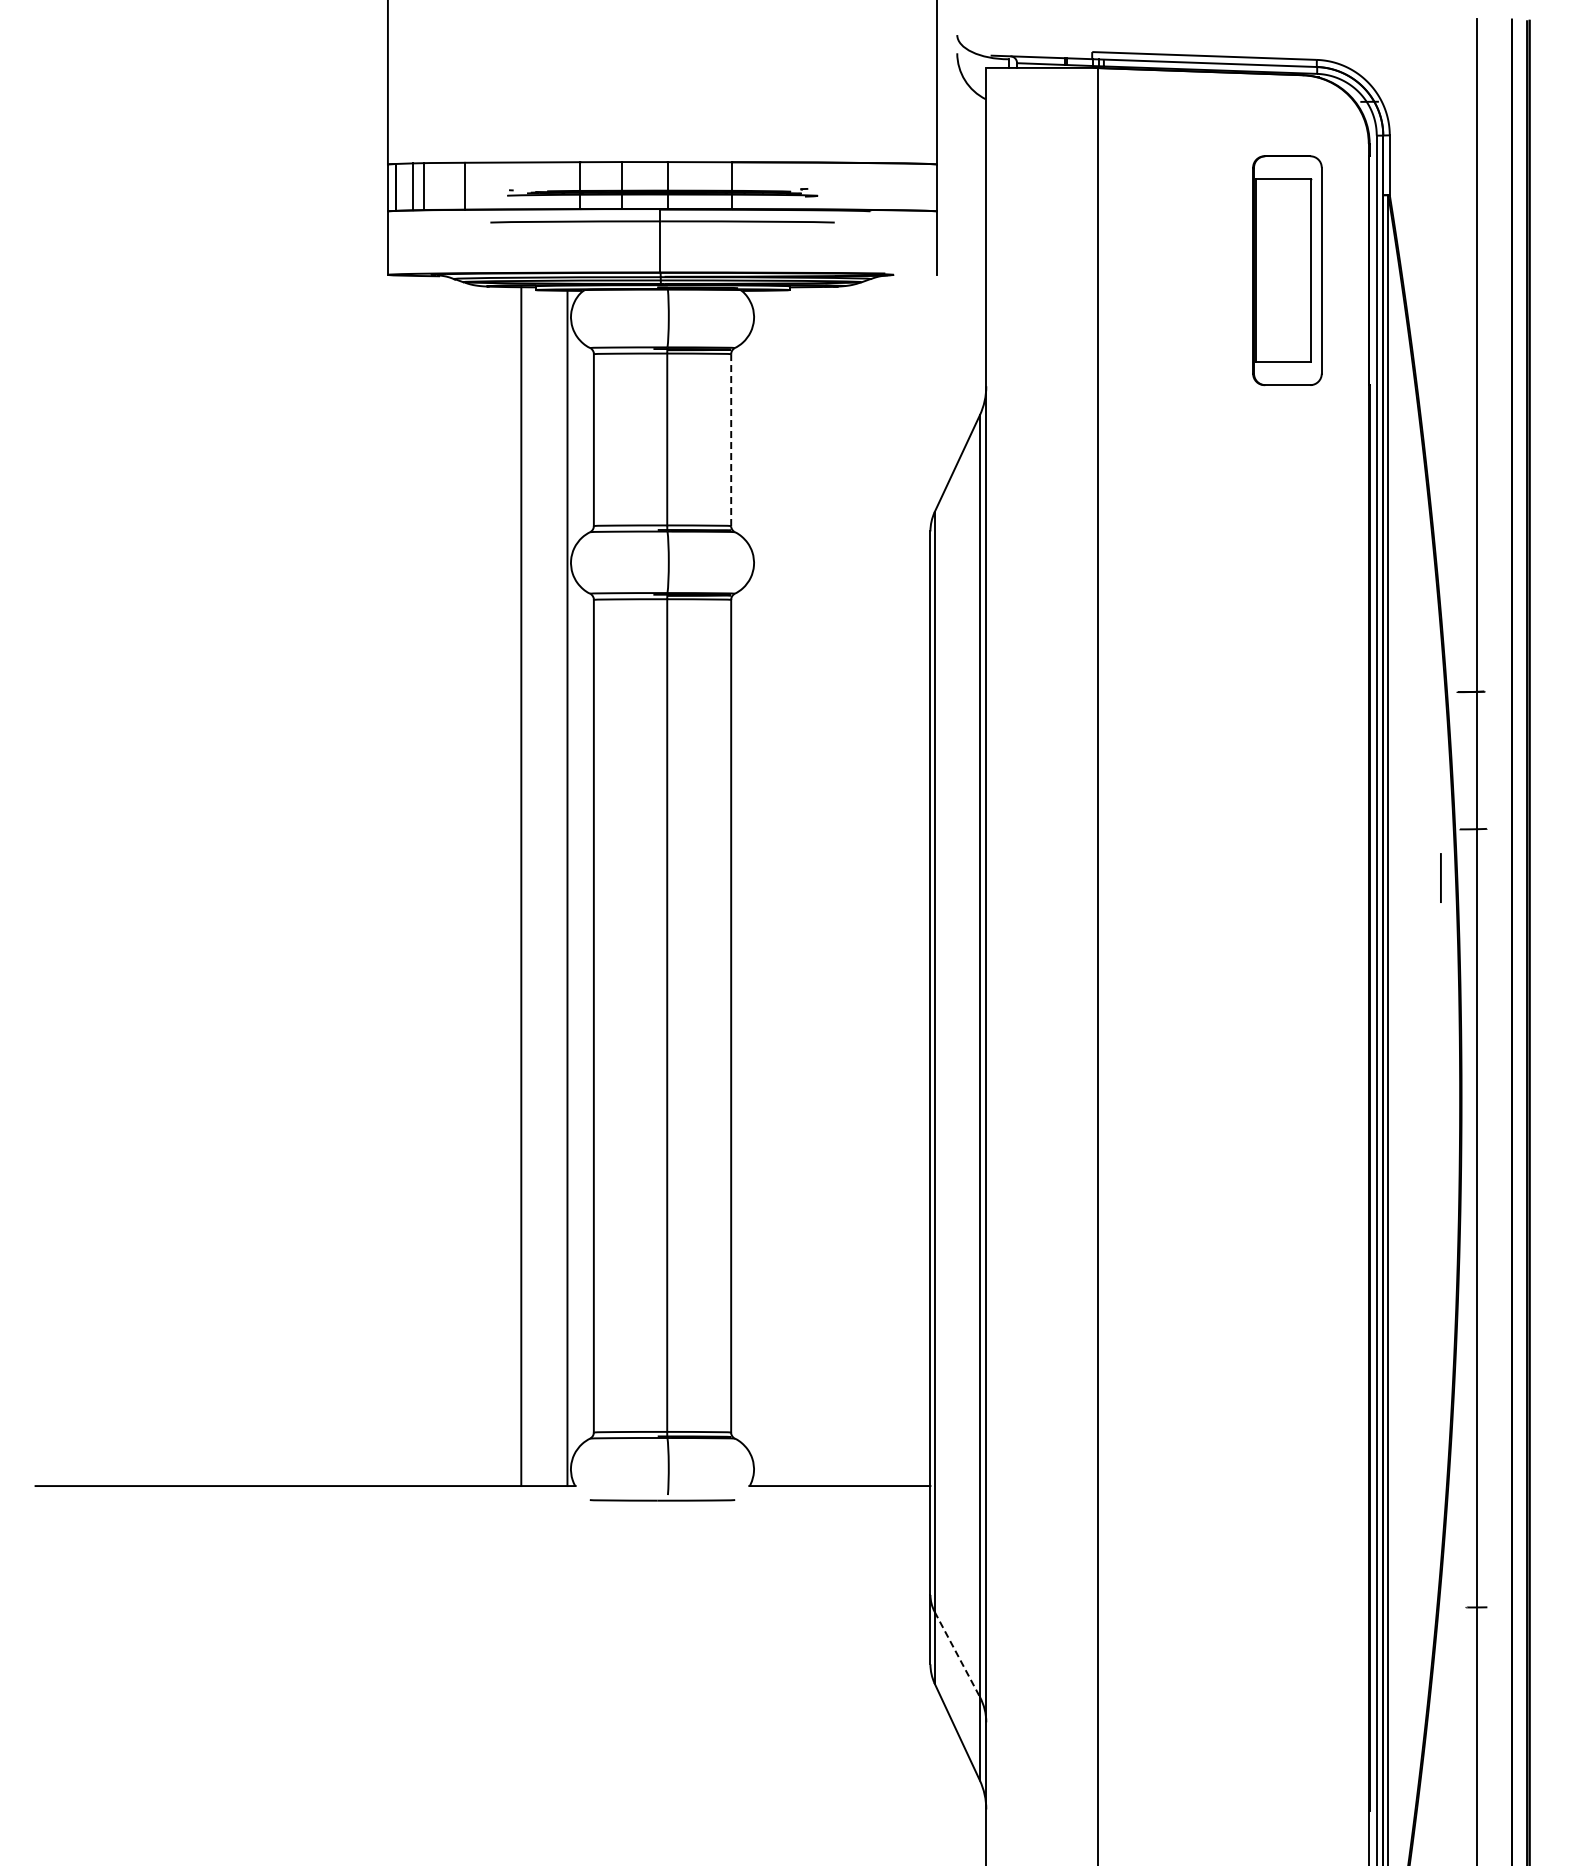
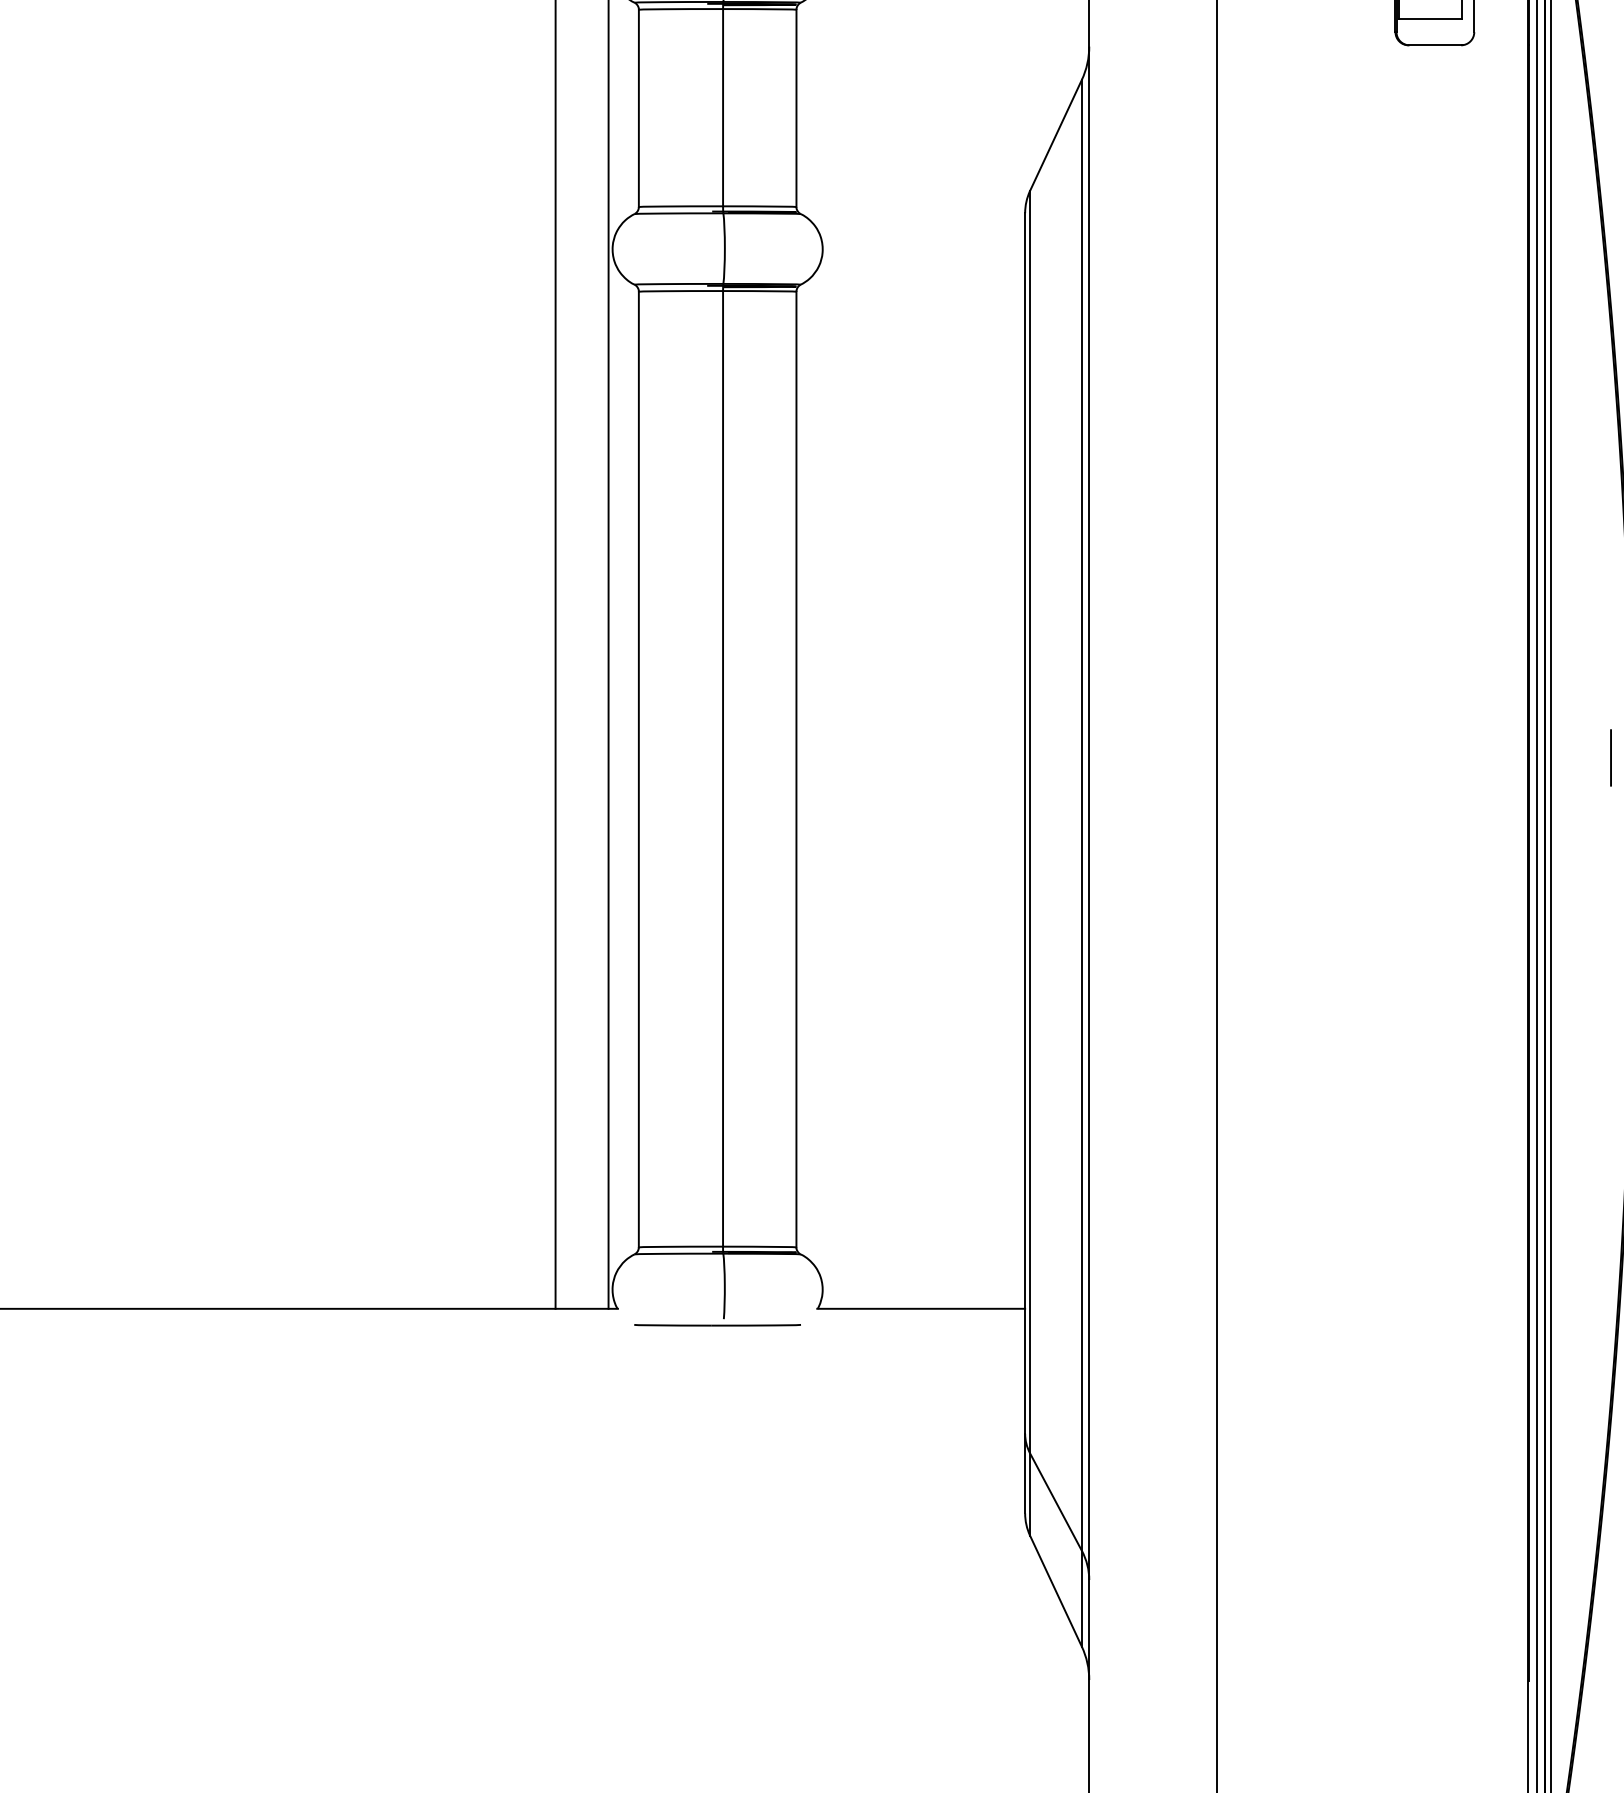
line: (731, 440) -> (796, 108), dashed -> solid
line: (1440, 877) -> (1610, 757), moved
line: (957, 1654) -> (1056, 1502), dashed -> solid

